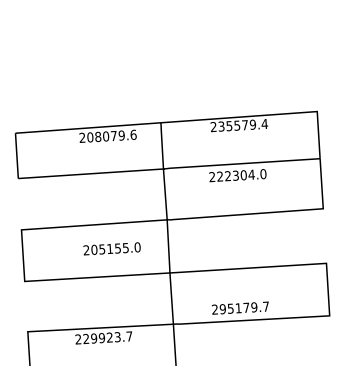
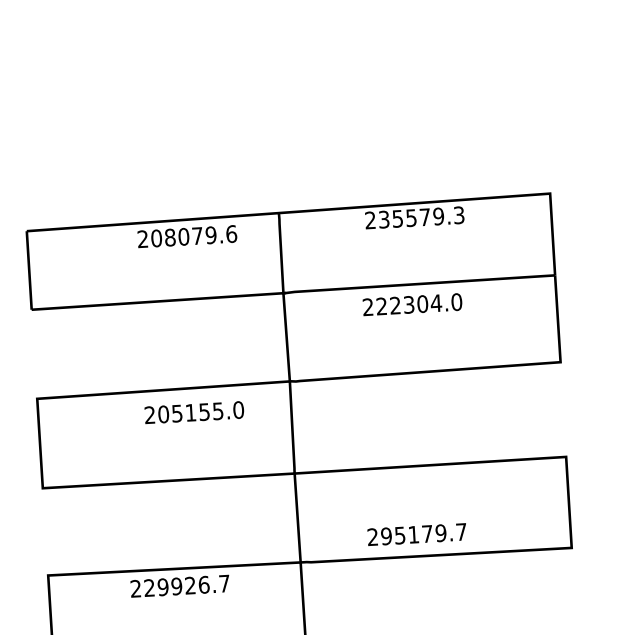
text: (264, 124) -> (458, 216), 235579.4 -> 235579.3
text: (111, 248) -> (193, 412), moved
text: (117, 337) -> (203, 585), 229923.7 -> 229926.7

